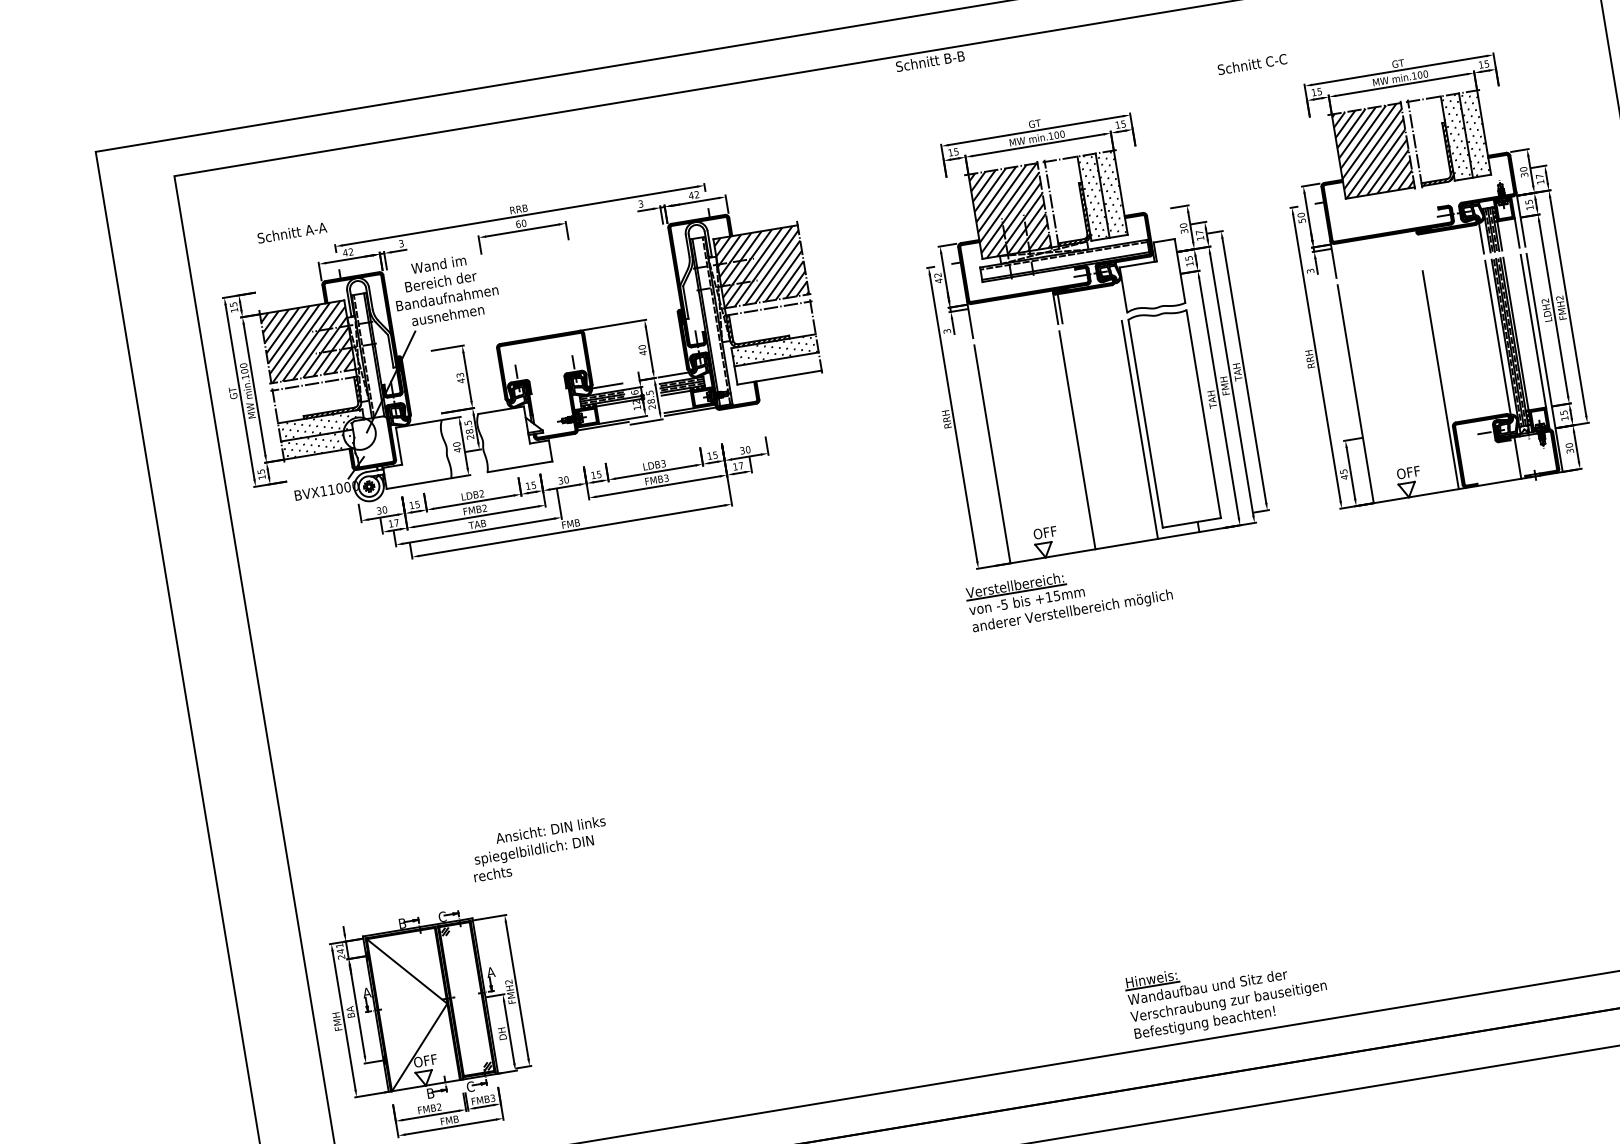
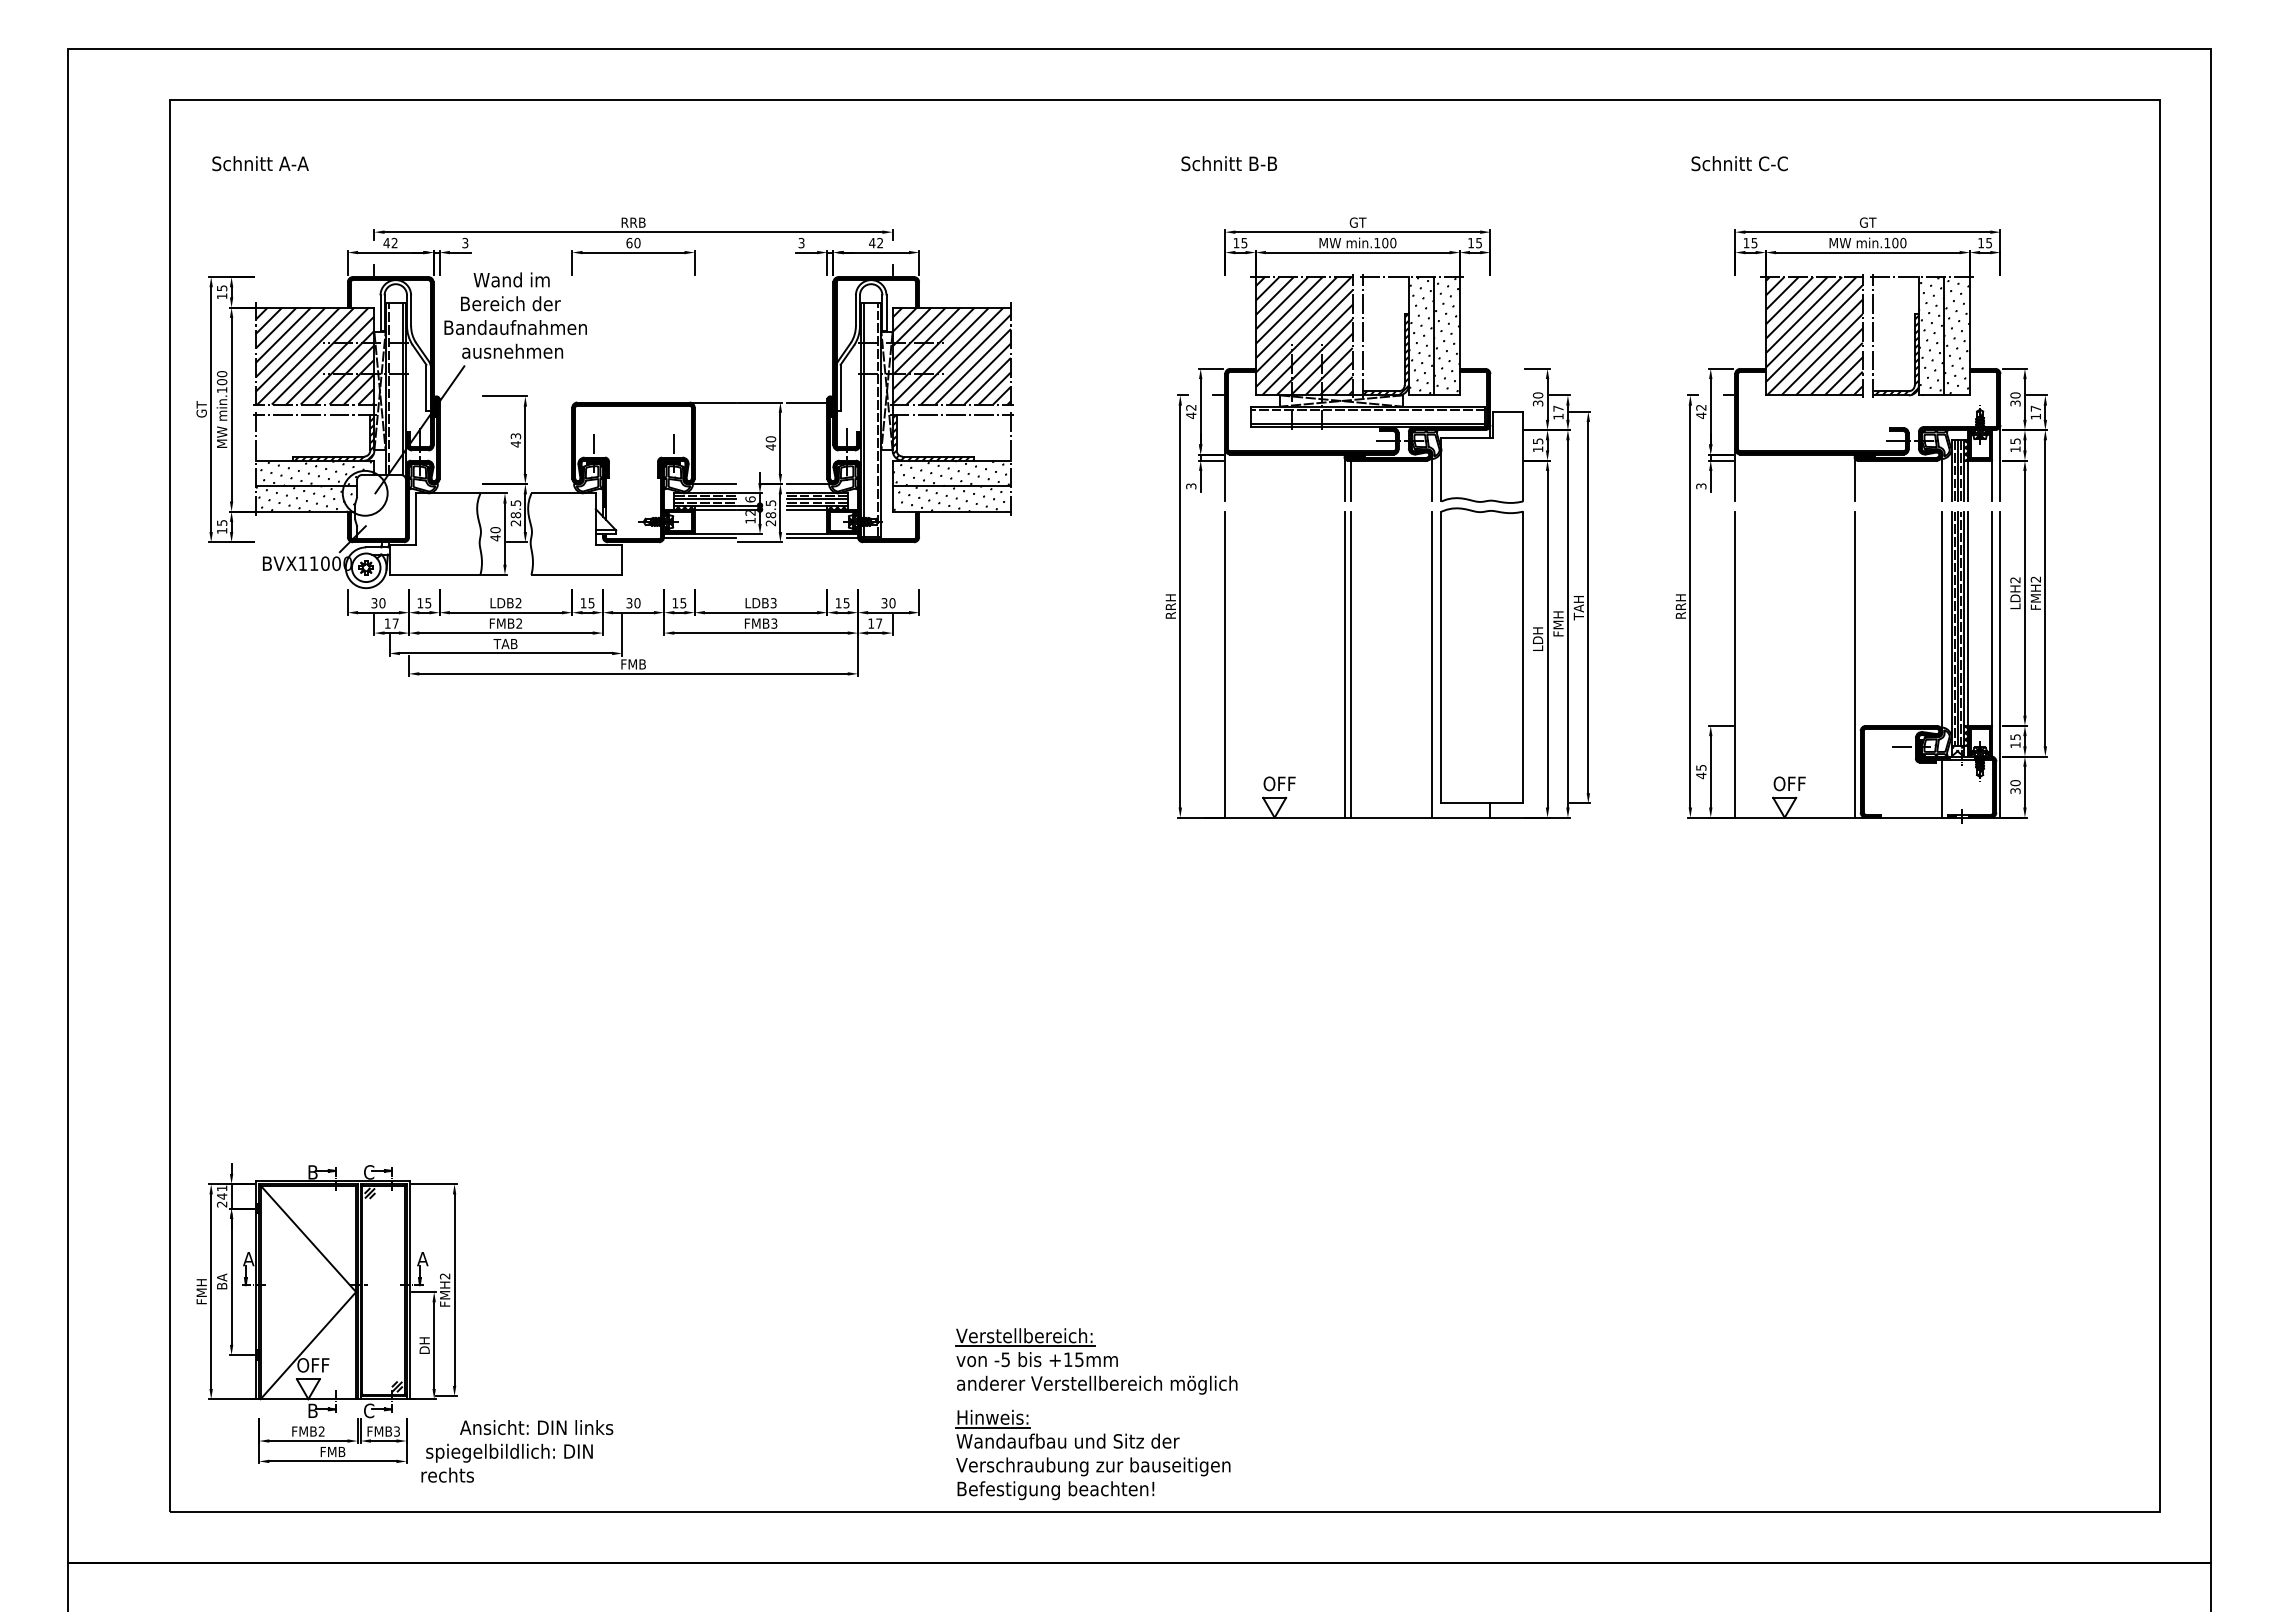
text: (929, 61) -> (1228, 163), moved
text: (1252, 64) -> (1739, 163), moved
text: (1301, 217) -> (1701, 411), 50 -> 42
text: (292, 232) -> (260, 163), moved
line: (1418, 248) -> (1854, 479), added
line: (1118, 297) -> (1432, 478), added
line: (663, 316) -> (806, 402), added
hatch: (778, 368) -> (952, 498), added
text: (1212, 399) -> (1538, 639), TAH -> LDH
line: (1081, 439) -> (1350, 664), added
part: (1069, 595) -> (1096, 1361), moved
text: (539, 848) -> (517, 1451), moved
part: (1226, 993) -> (1092, 1454), moved

